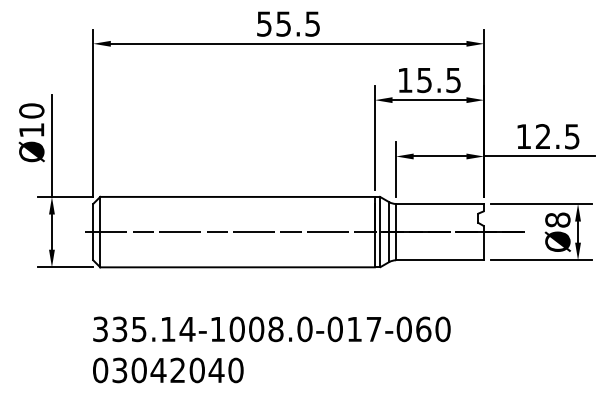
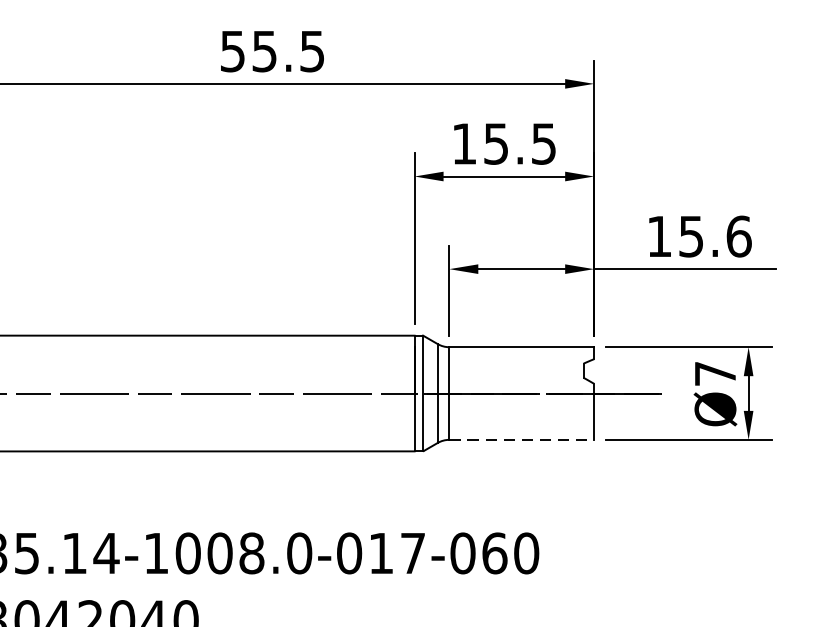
text: (557, 136) -> (714, 236), 12.5 -> 15.6
text: (557, 219) -> (714, 372), Ø8 -> Ø7
line: (440, 260) -> (522, 440), solid -> dashed

